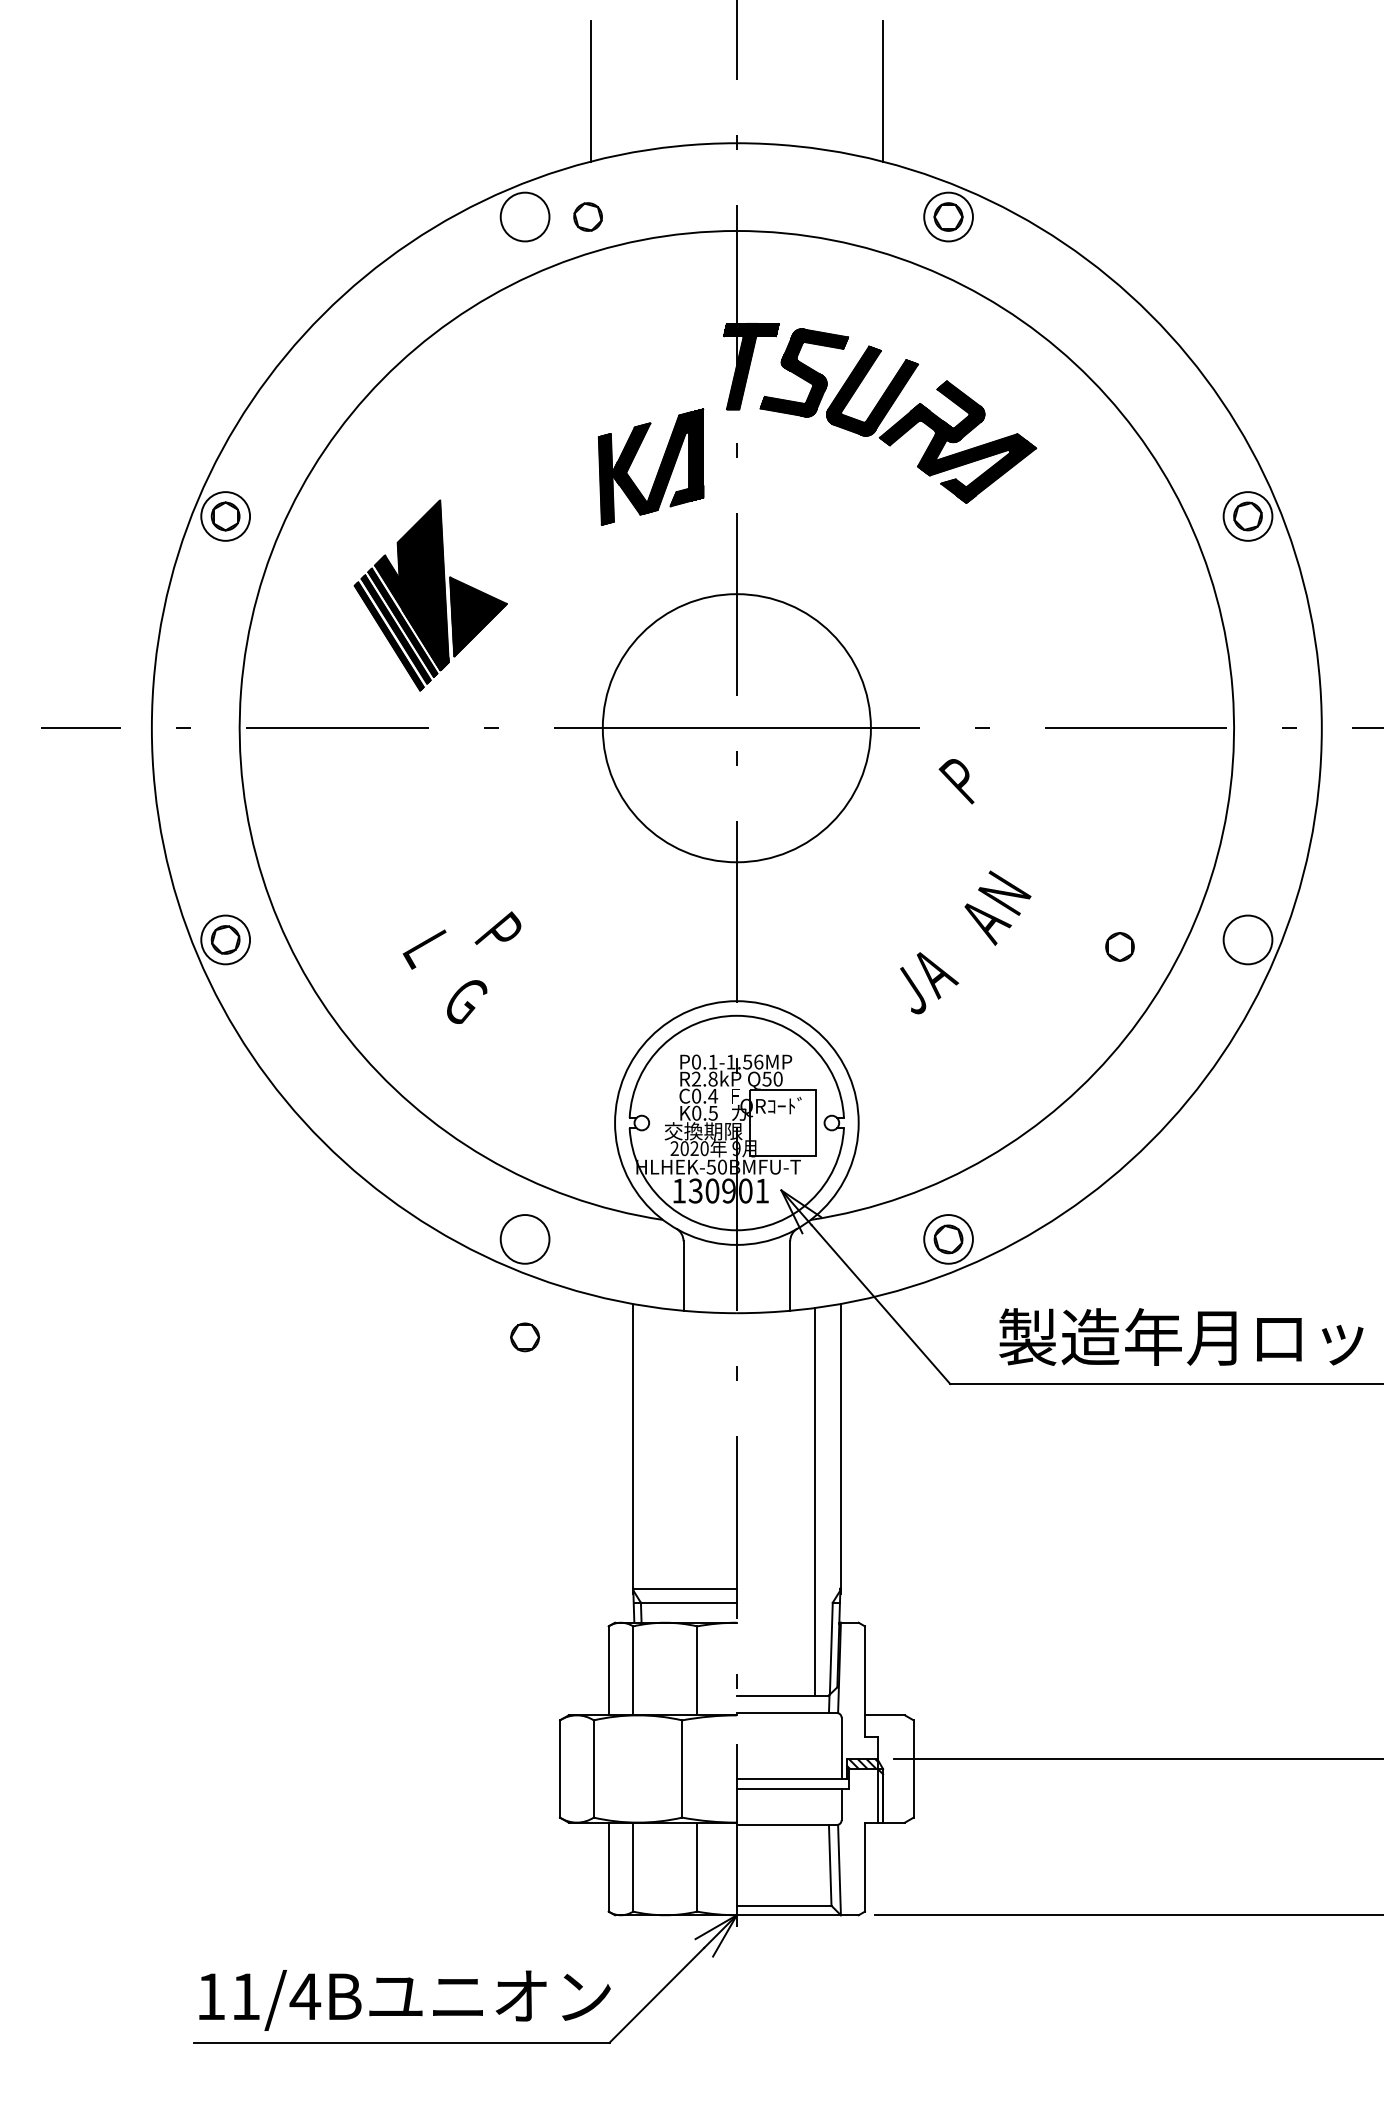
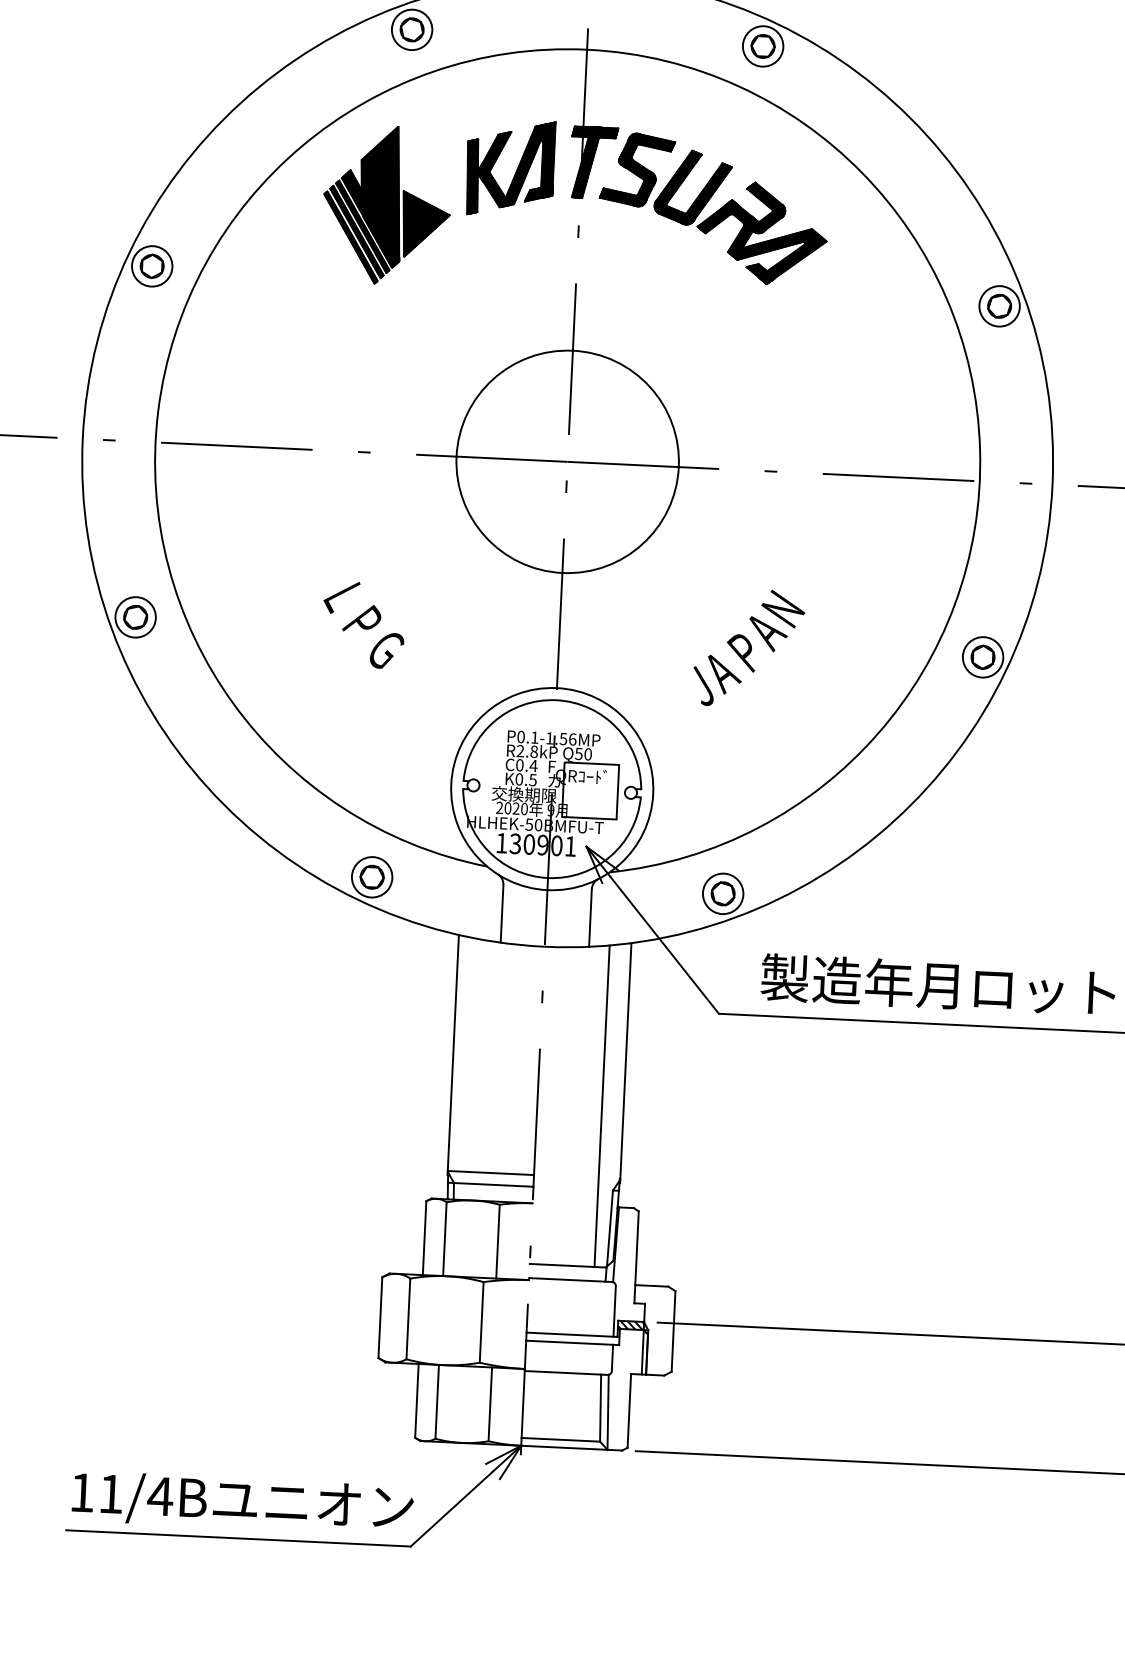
part: (587, 216) -> (411, 29), moved
part: (658, 469) -> (516, 170), moved
part: (430, 595) -> (386, 205), moved
text: (956, 781) -> (741, 653), moved
circle: (1119, 946) -> (982, 656), moved
text: (424, 949) -> (341, 597), moved
text: (467, 1001) -> (387, 650), moved
part: (525, 1337) -> (372, 877), moved

